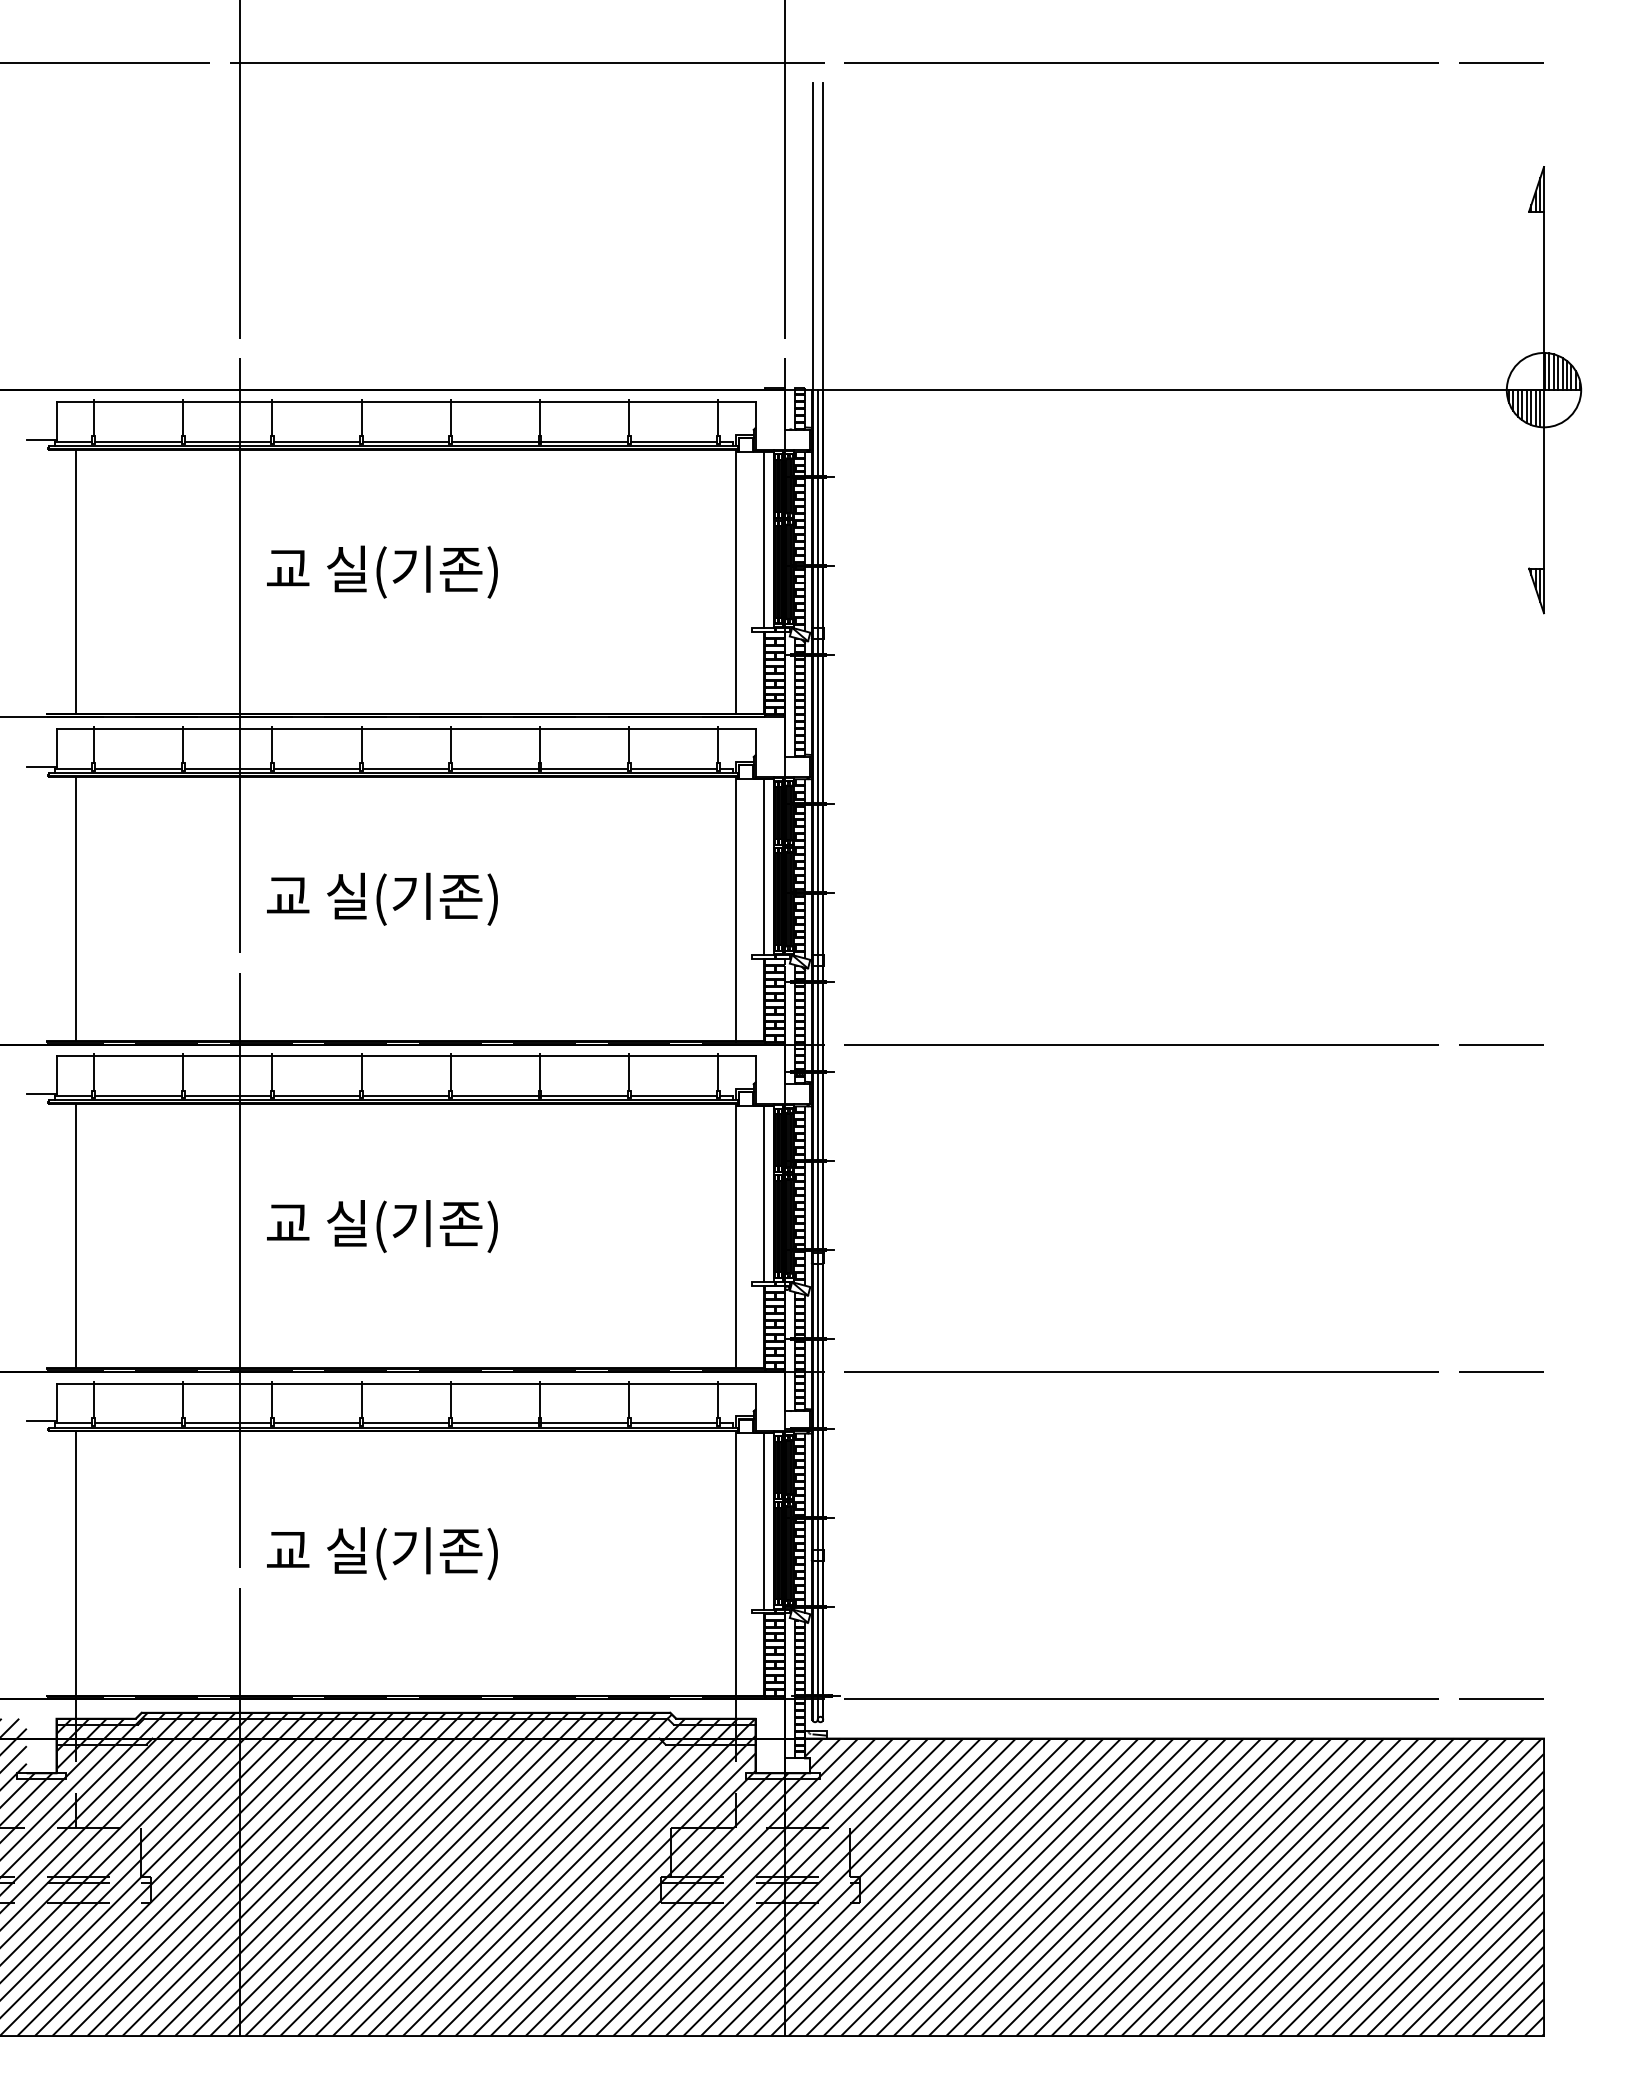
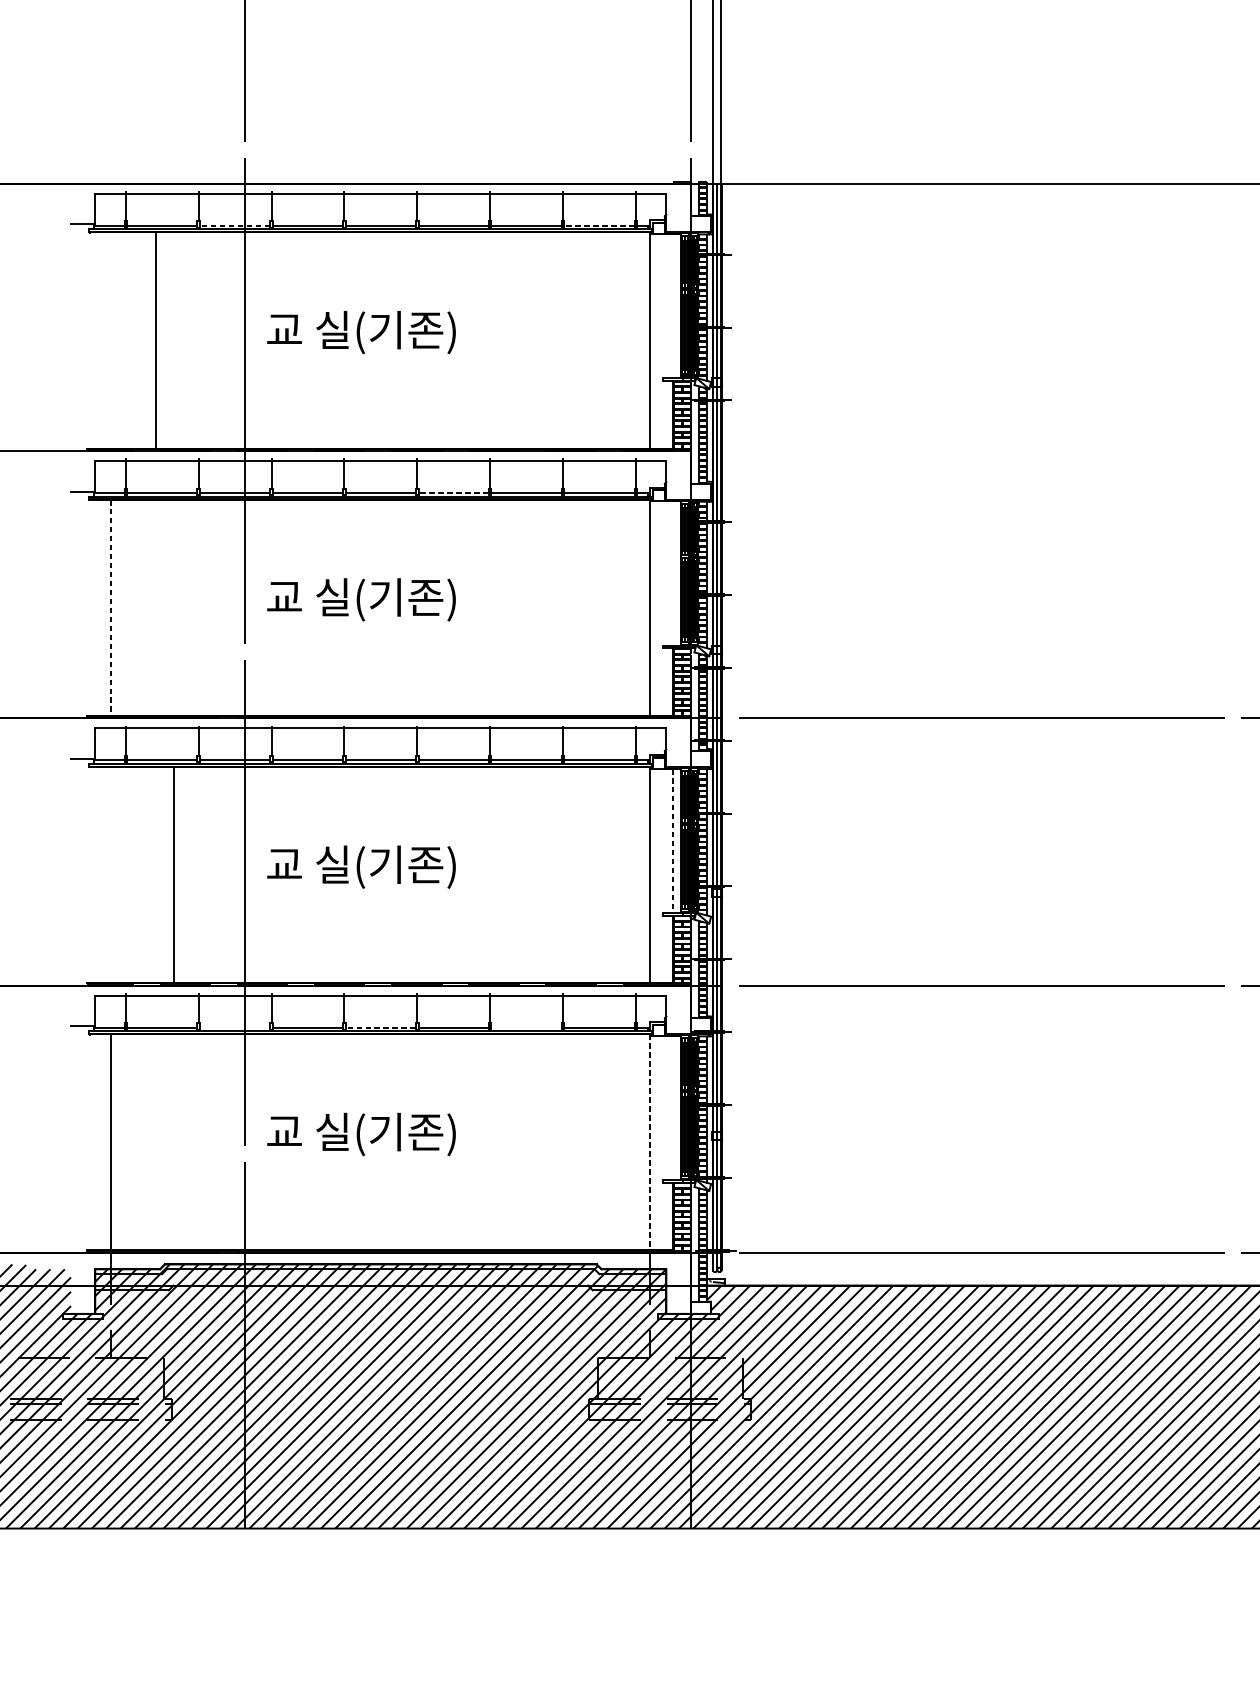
line: (227, 441) -> (234, 225), solid -> dashed
line: (673, 441) -> (599, 225), solid -> dashed
line: (763, 539) -> (672, 305), removed
line: (76, 581) -> (155, 340), moved
line: (494, 768) -> (453, 492), solid -> dashed
line: (763, 866) -> (672, 573), removed
line: (76, 909) -> (111, 608), solid -> dashed
line: (763, 1194) -> (672, 841), solid -> dashed
line: (76, 1236) -> (173, 875), moved
line: (227, 1423) -> (234, 1028), removed
line: (405, 1423) -> (380, 1028), solid -> dashed
line: (584, 1423) -> (526, 1028), removed
line: (763, 1521) -> (672, 1108), removed
line: (735, 1565) -> (650, 1144), solid -> dashed

